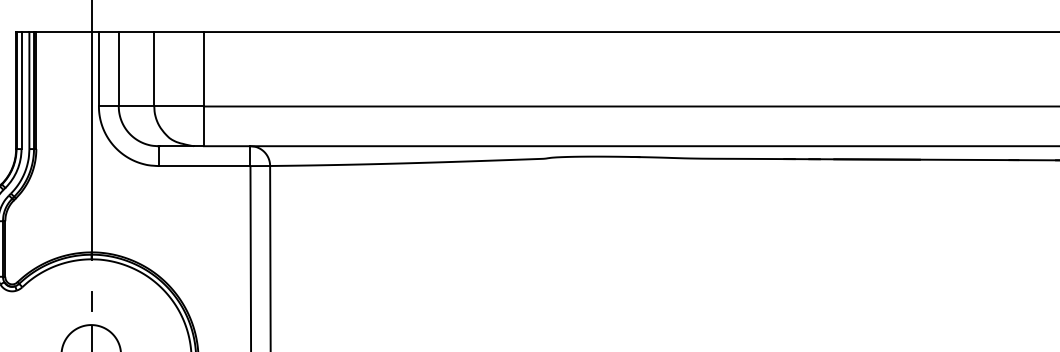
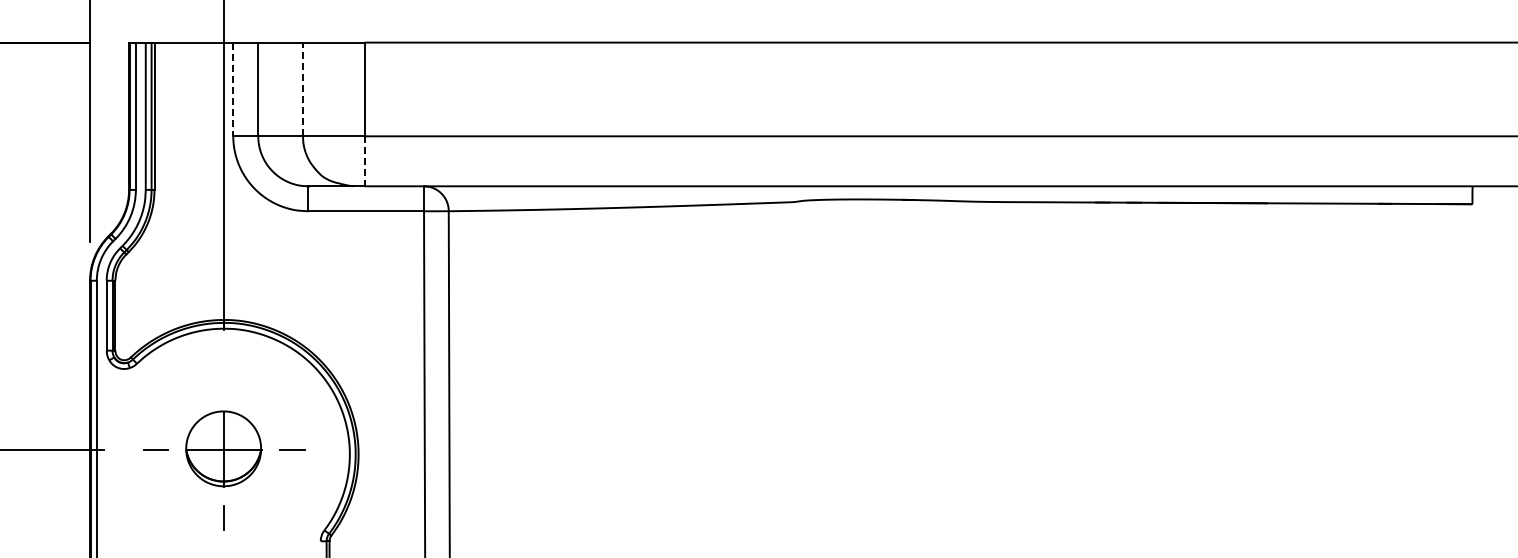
line: (99, 69) -> (233, 89), solid -> dashed
line: (153, 69) -> (302, 89), solid -> dashed
line: (203, 126) -> (365, 161), solid -> dashed
line: (91, 301) -> (224, 381), removed

